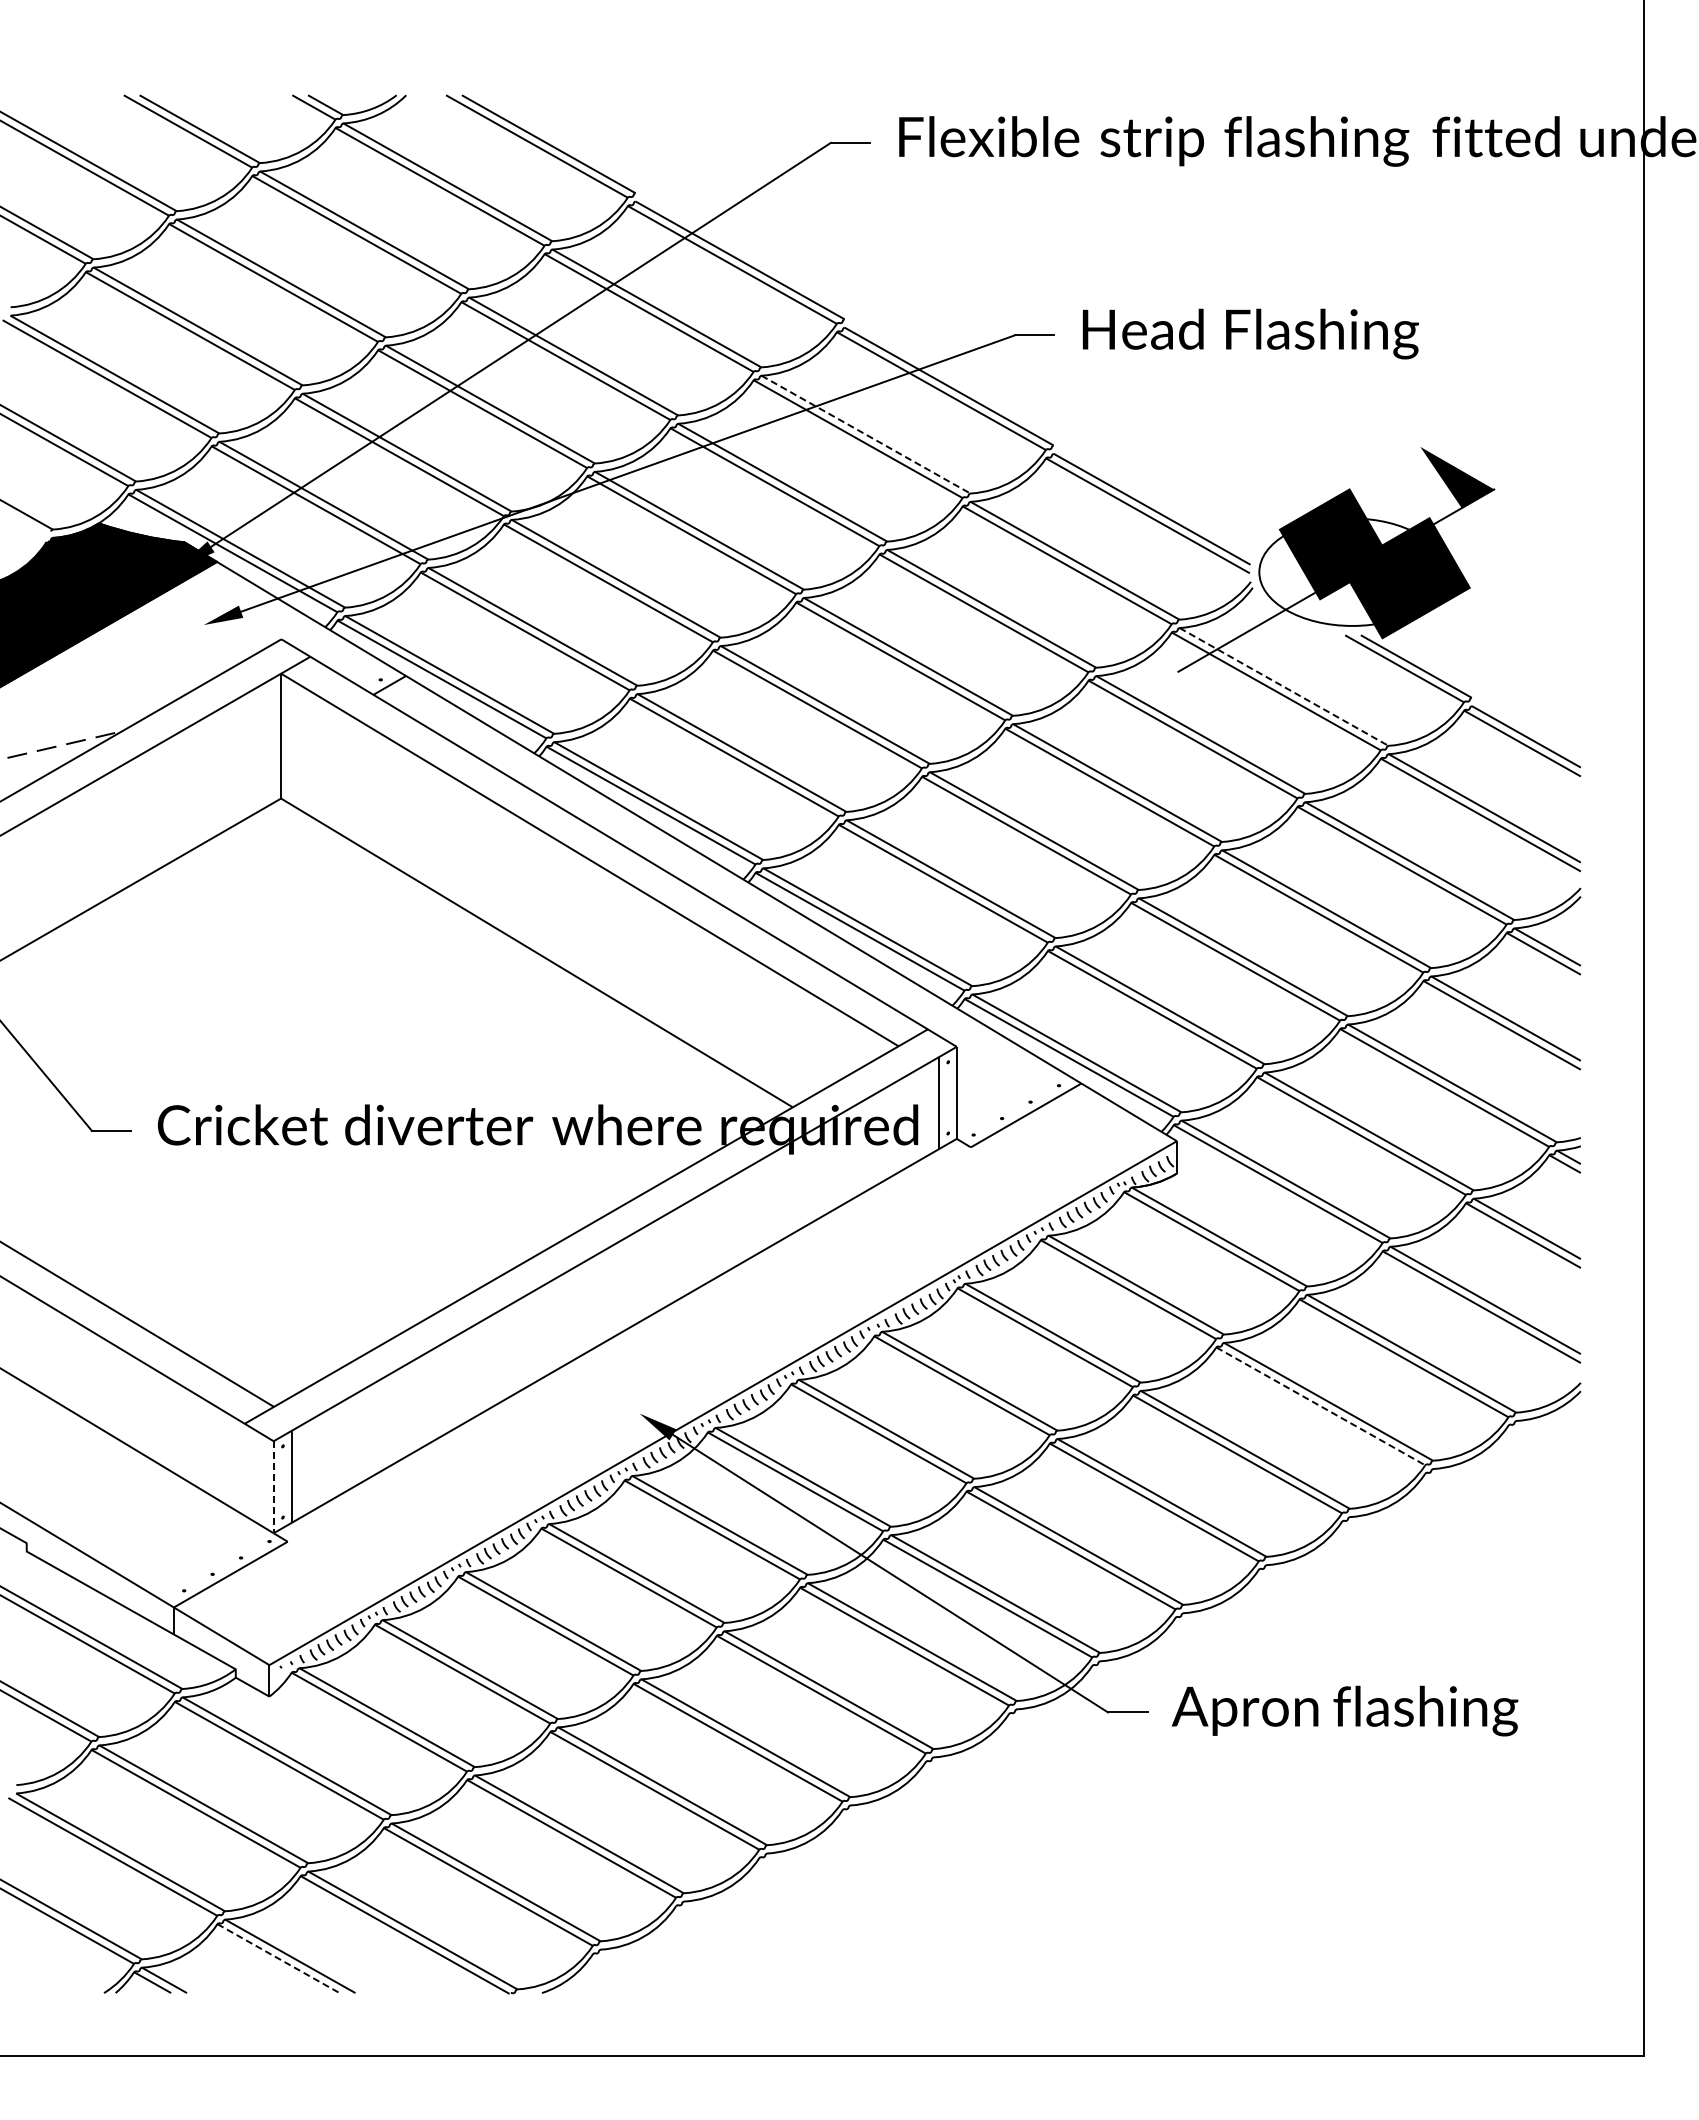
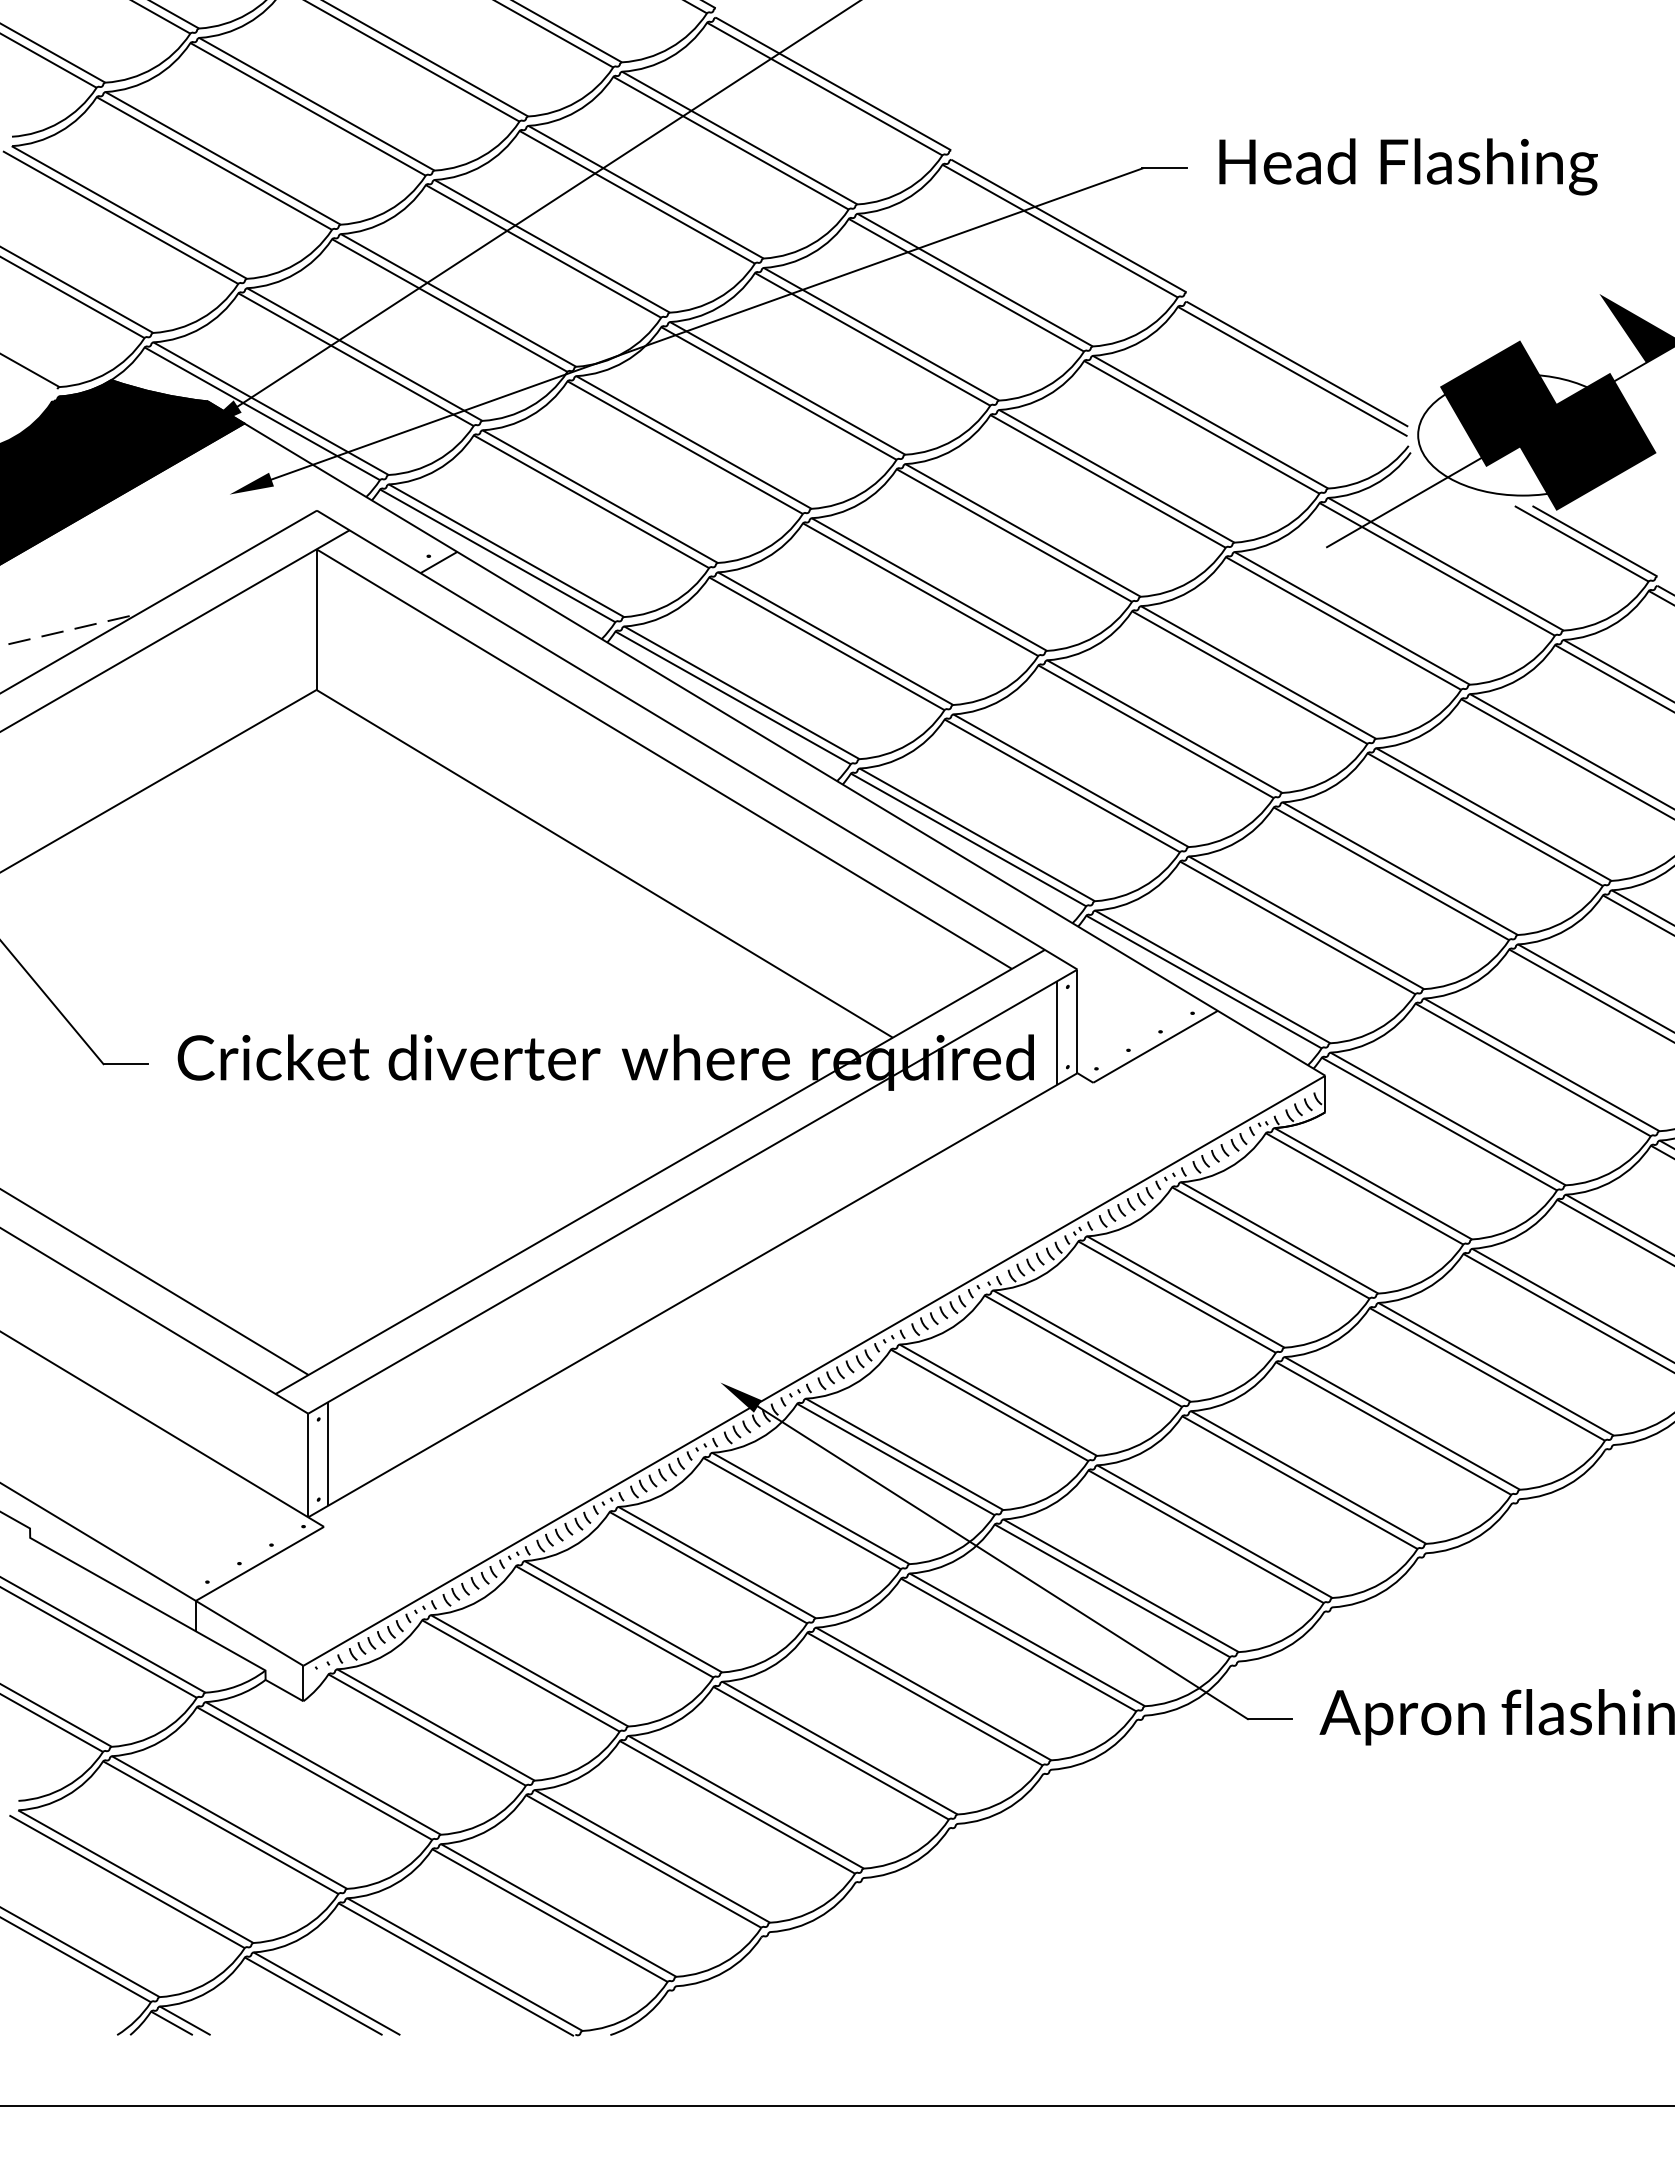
line: (865, 434) -> (974, 279), dashed -> solid
line: (1284, 686) -> (1446, 563), dashed -> solid
line: (1320, 1406) -> (1487, 1374), dashed -> solid
line: (273, 1487) -> (308, 1465), dashed -> solid
line: (278, 1958) -> (313, 1996), dashed -> solid

